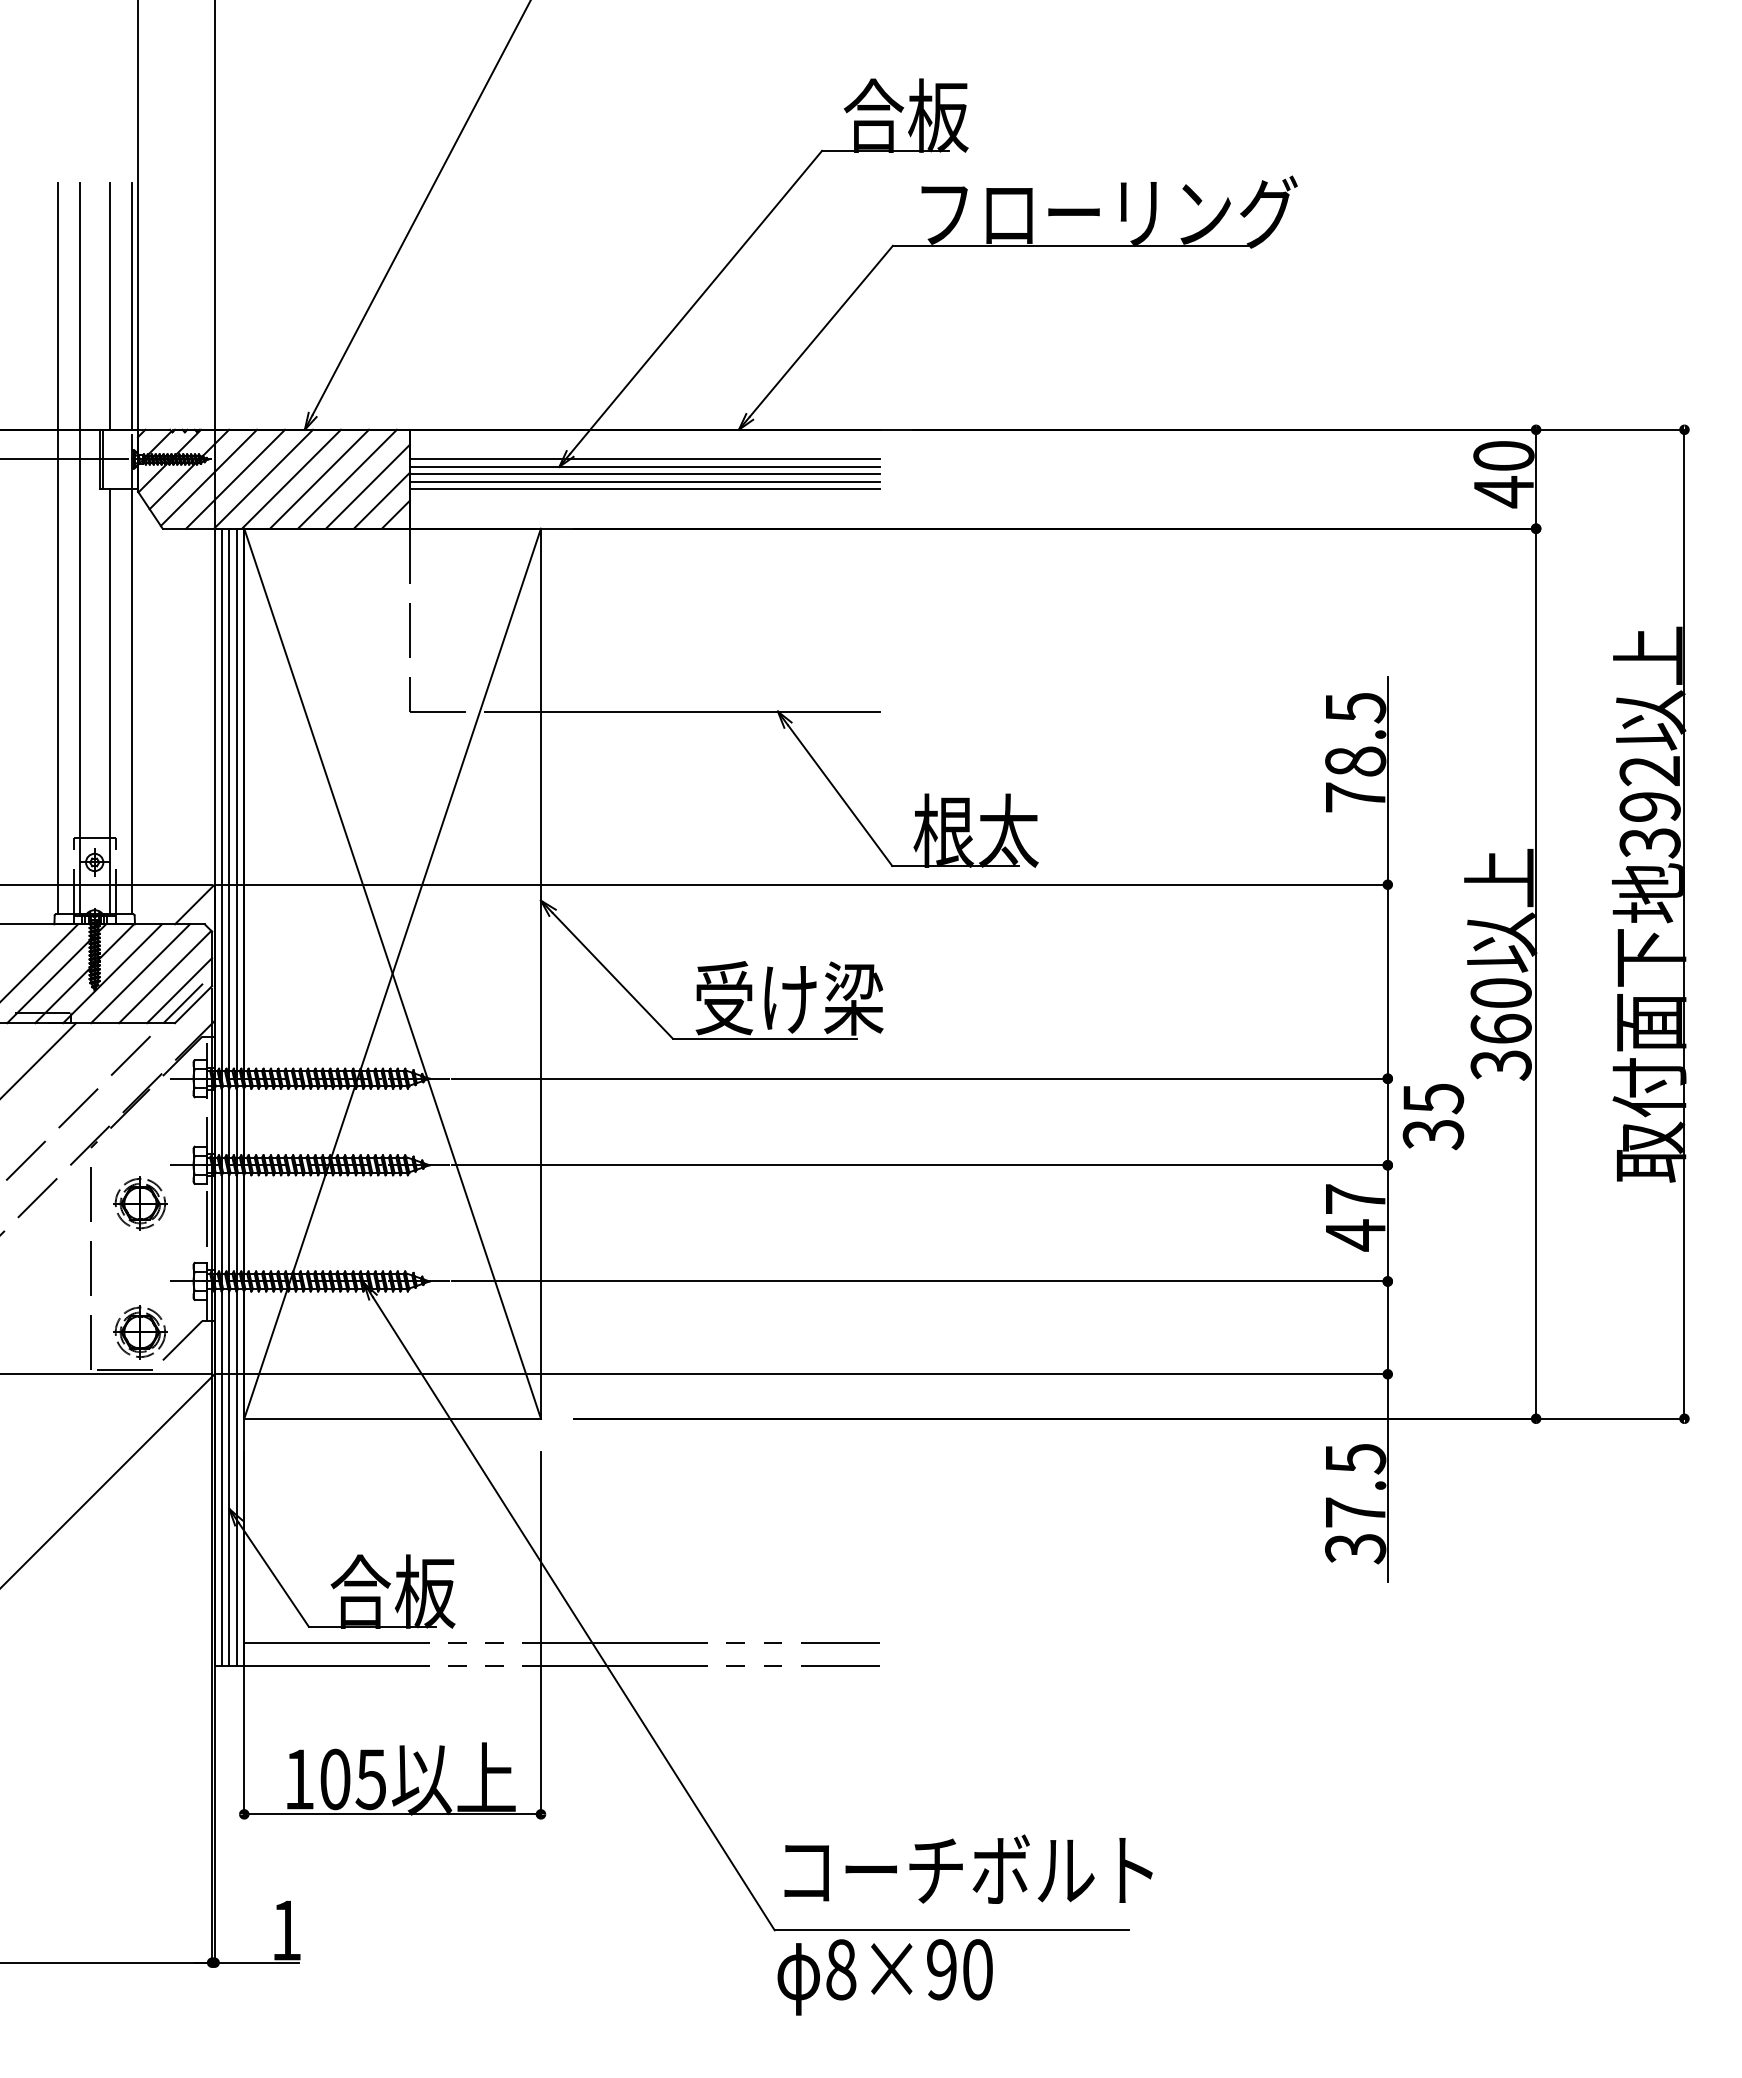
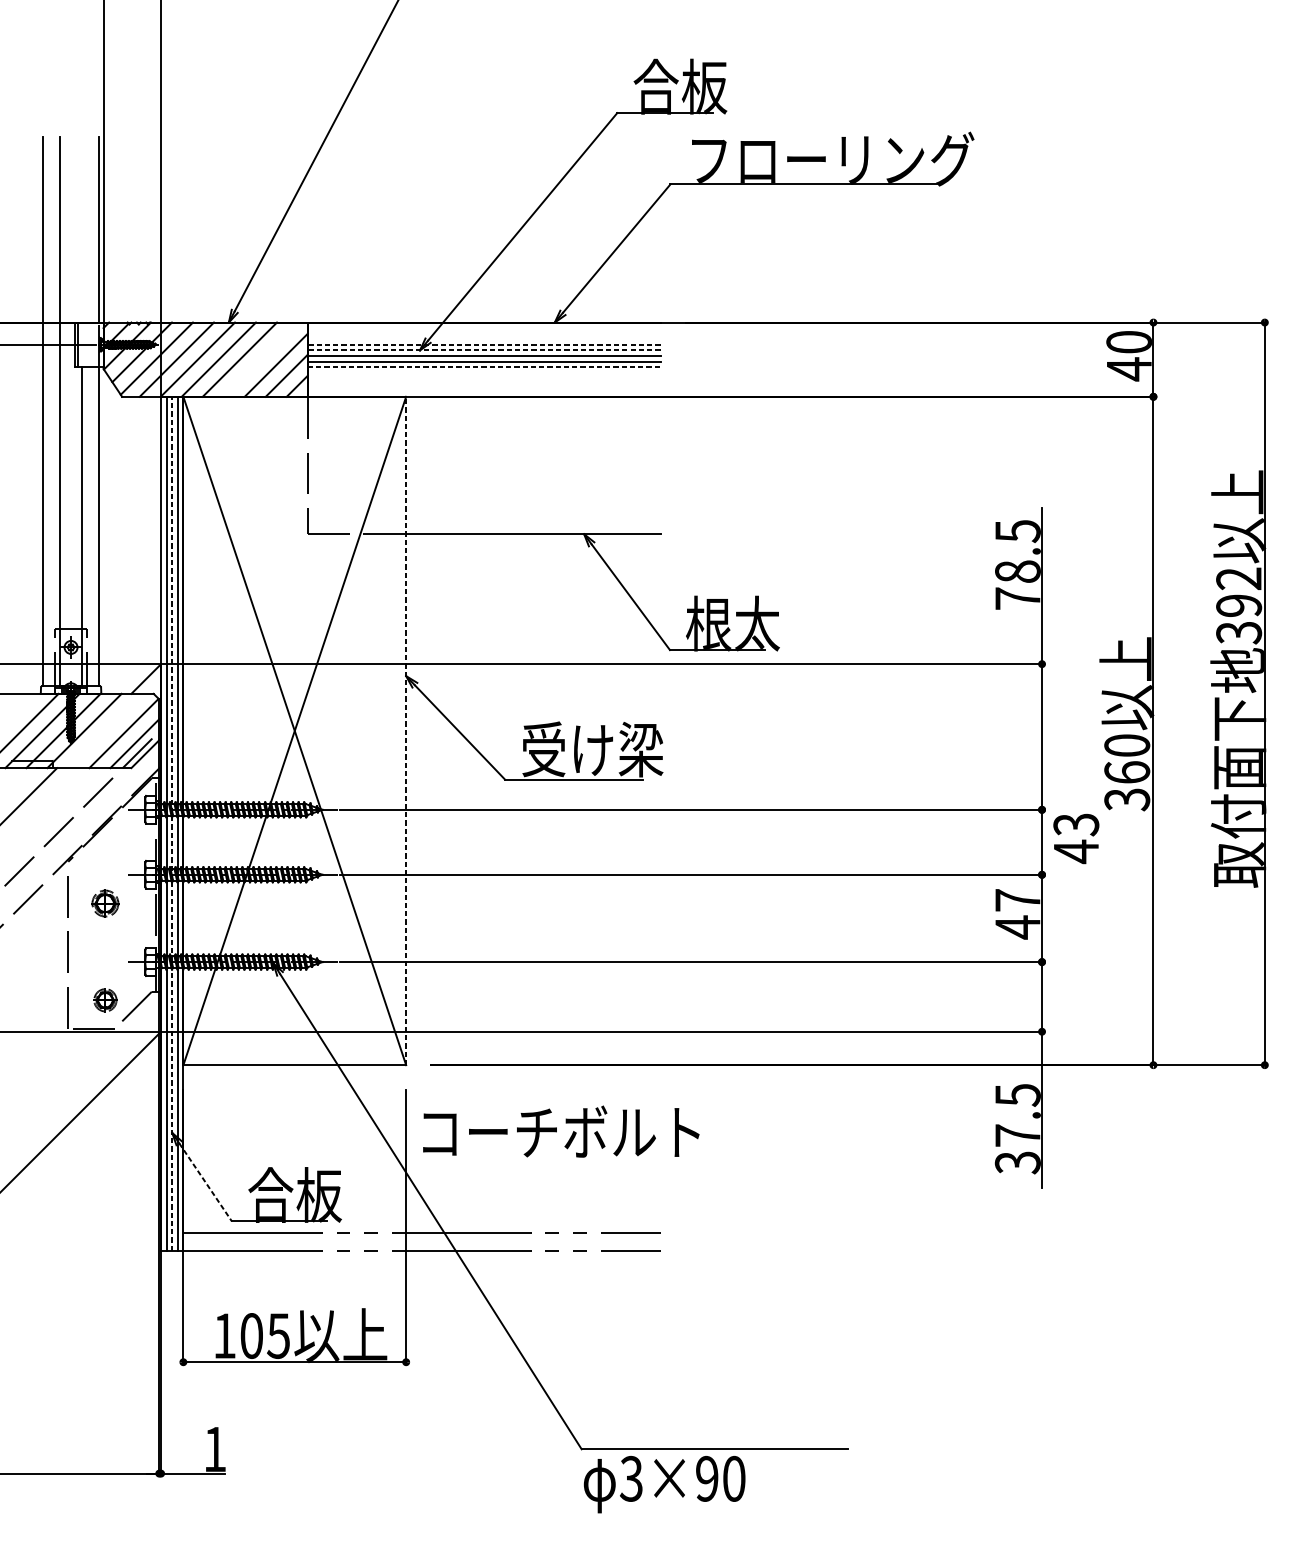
line: (109, 305) -> (82, 229), removed
line: (644, 459) -> (483, 344), solid -> dashed
line: (644, 466) -> (483, 350), solid -> dashed
line: (347, 478) -> (260, 359), removed
line: (644, 489) -> (483, 367), solid -> dashed
line: (140, 973) -> (105, 730), removed
line: (540, 973) -> (405, 730), solid -> dashed
line: (229, 1097) -> (172, 823), solid -> dashed
text: (1433, 1117) -> (1076, 838), 35 -> 43
part: (140, 1203) -> (105, 903), size x0.7
part: (140, 1332) -> (105, 1000), size x0.6
line: (273, 1574) -> (205, 1182), solid -> dashed
text: (968, 1868) -> (561, 1131), moved
text: (840, 1969) -> (631, 1478), 8×90 -> 3×90

